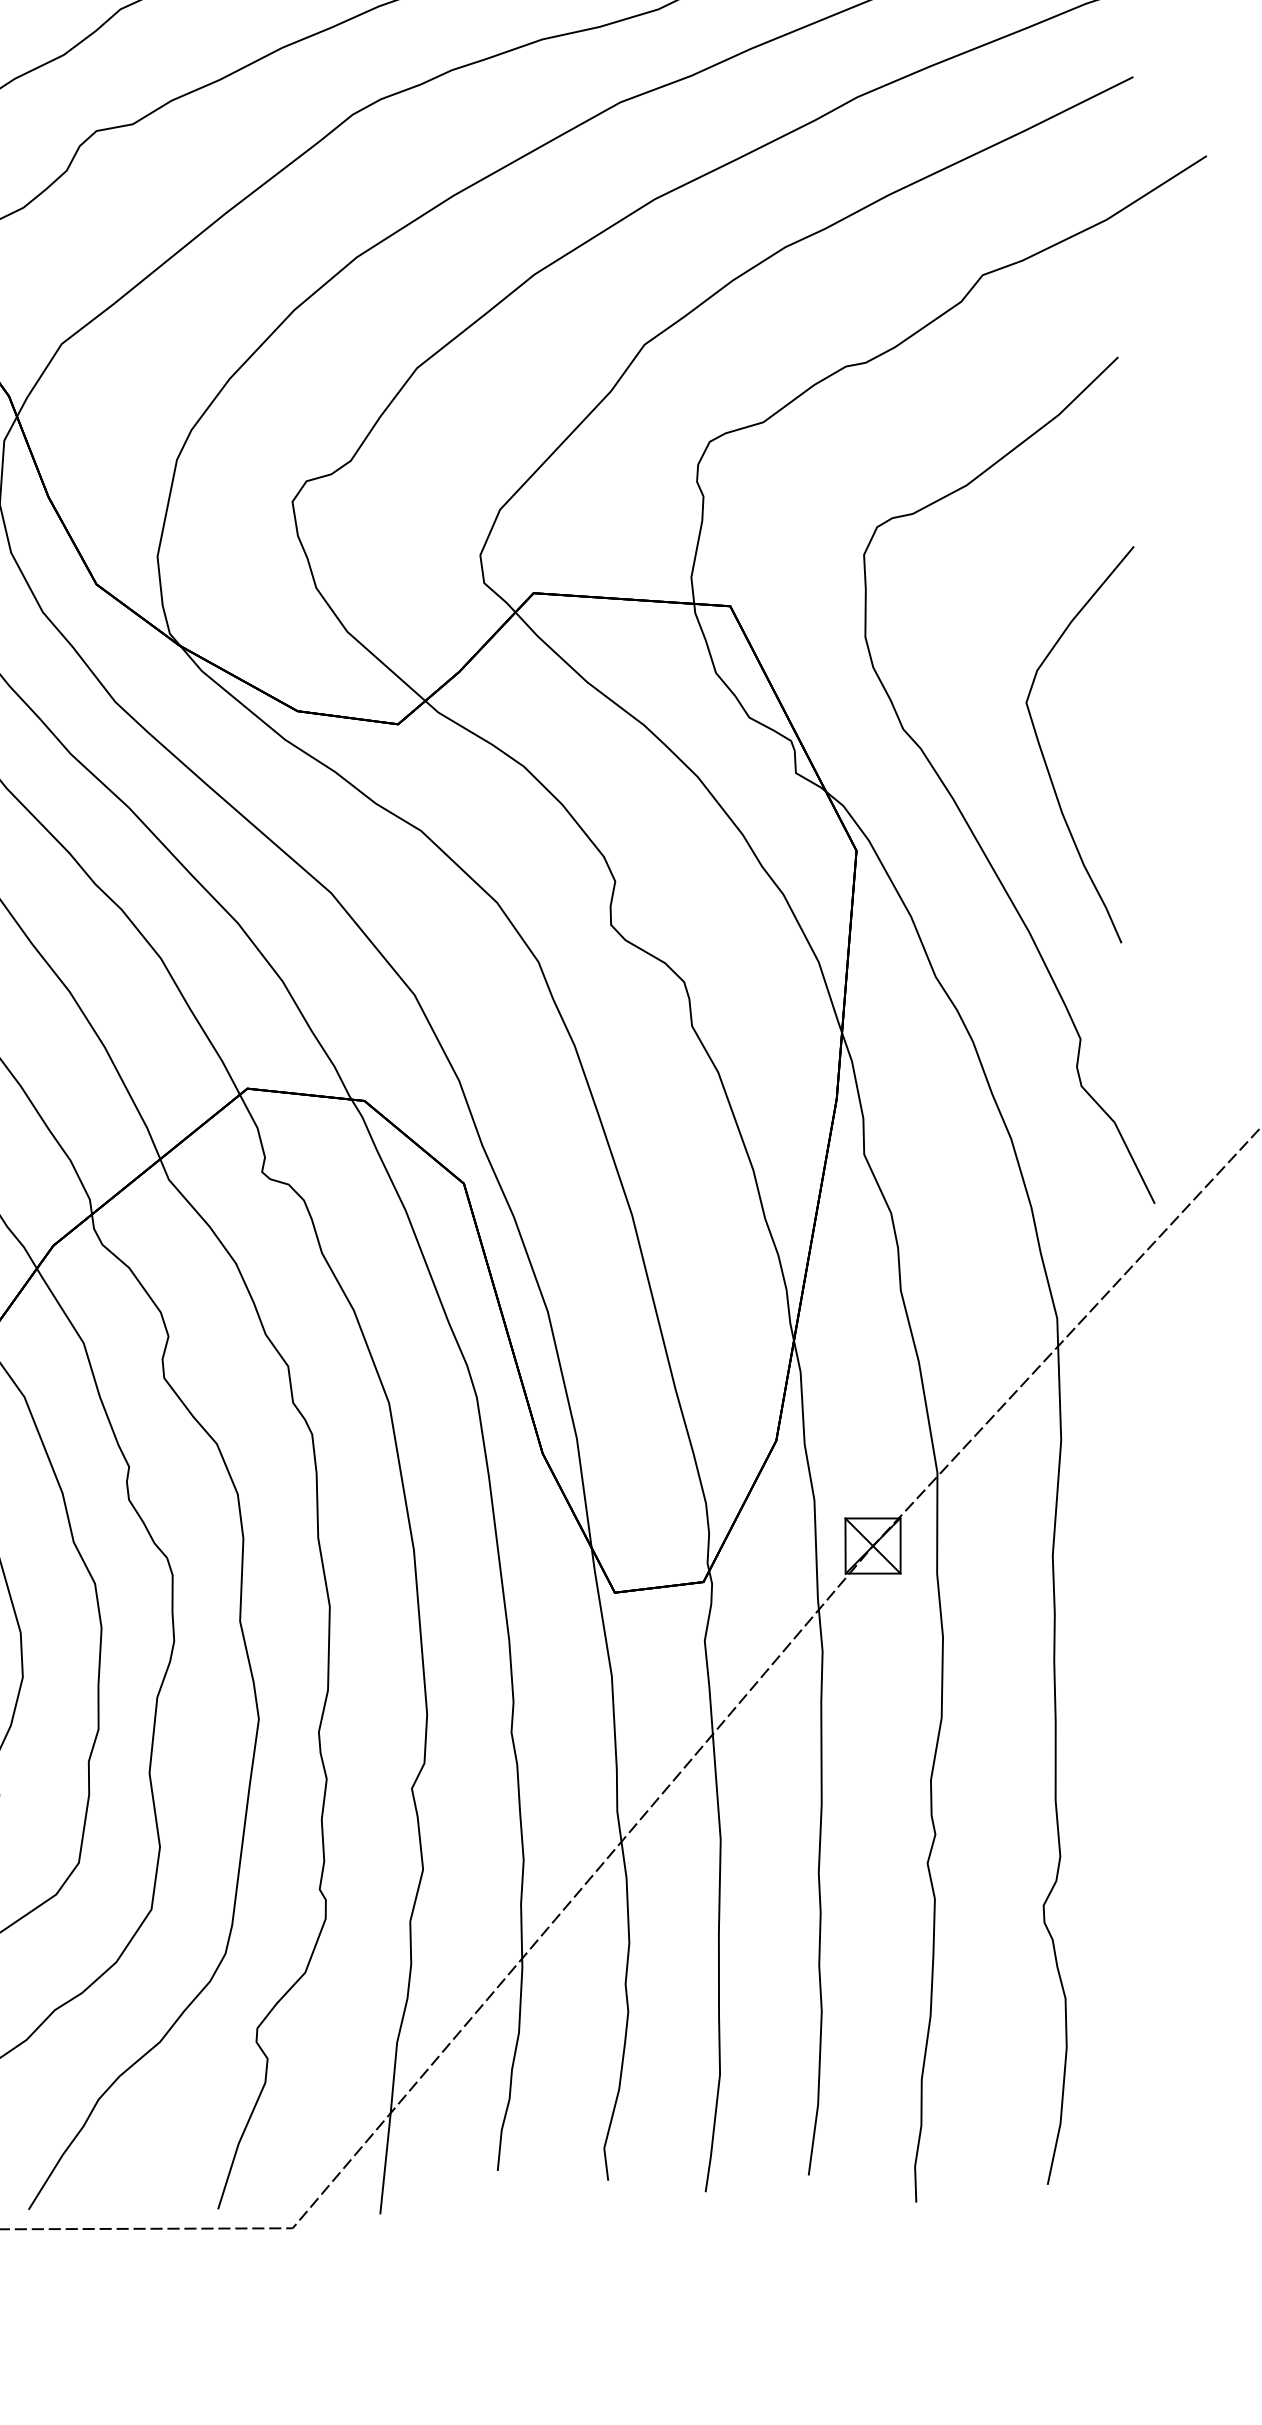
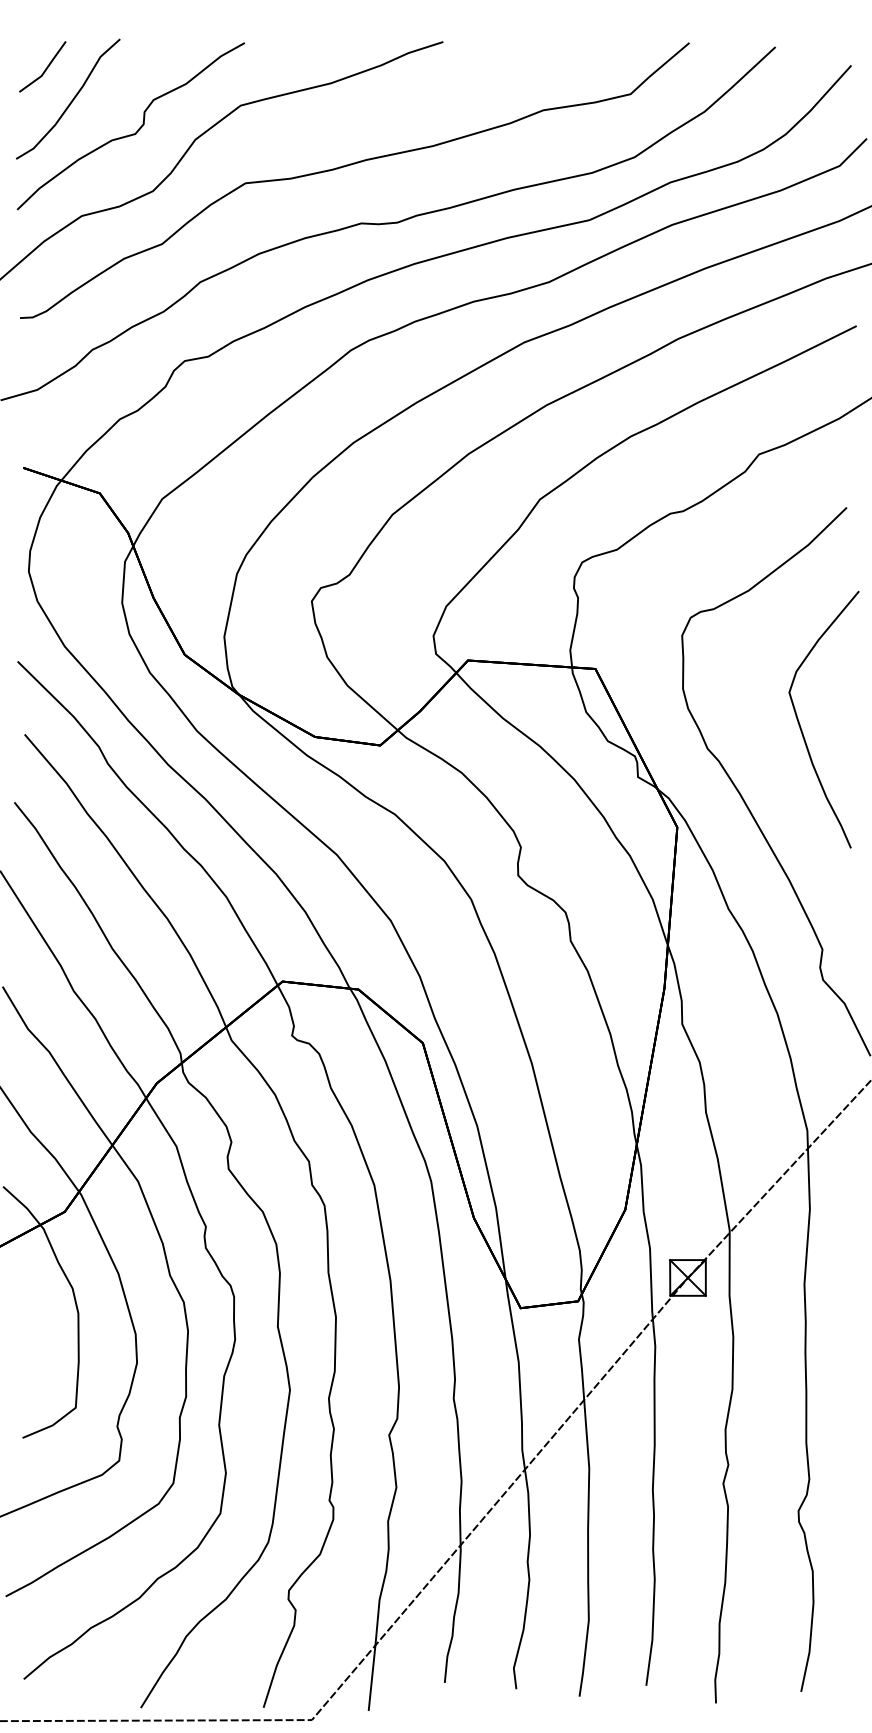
curve: (1045, 756) -> (801, 727), moved

